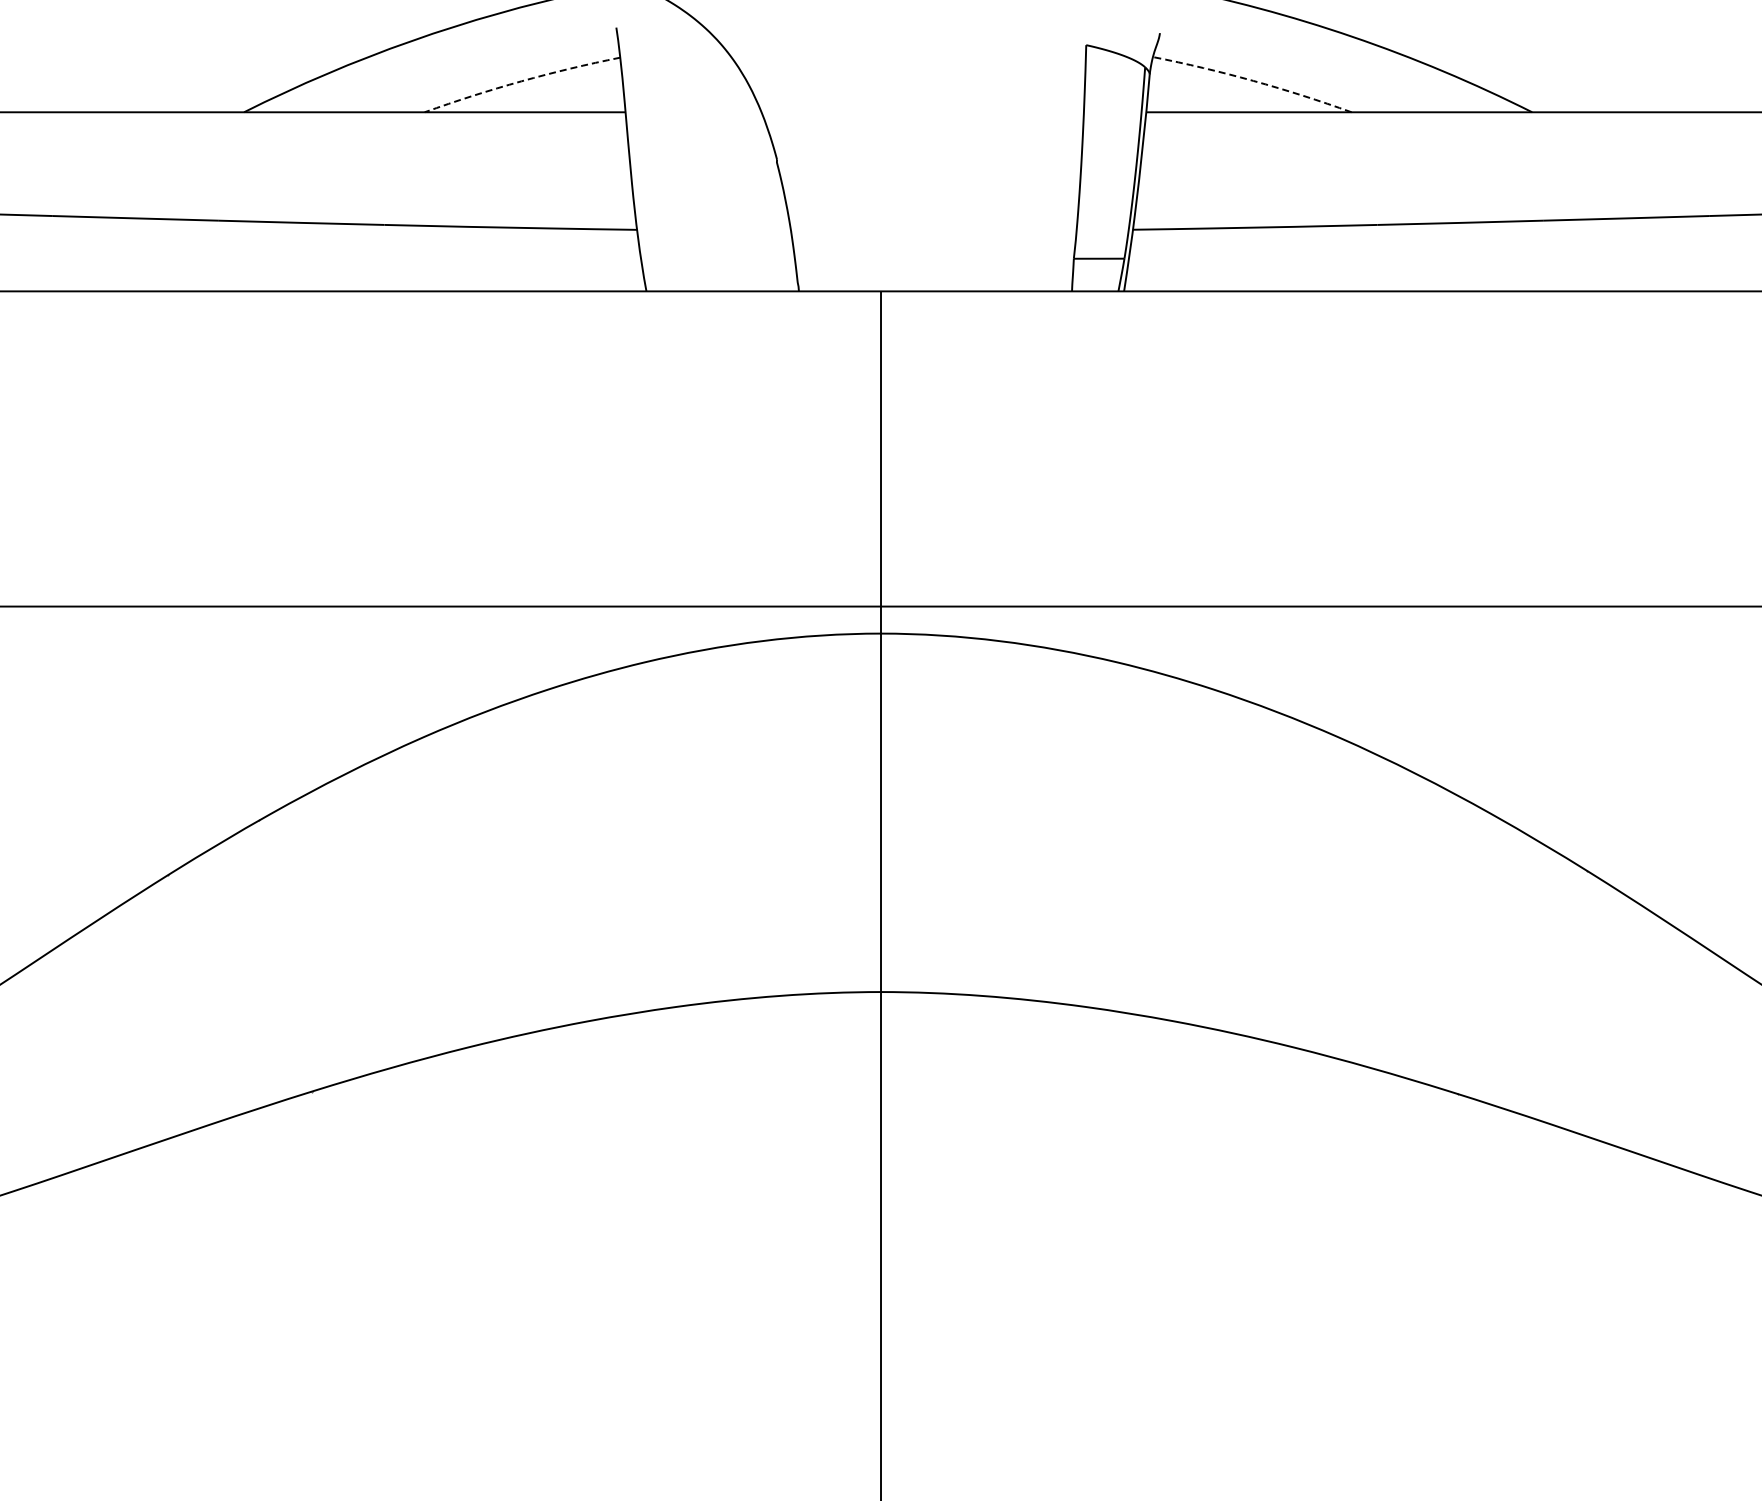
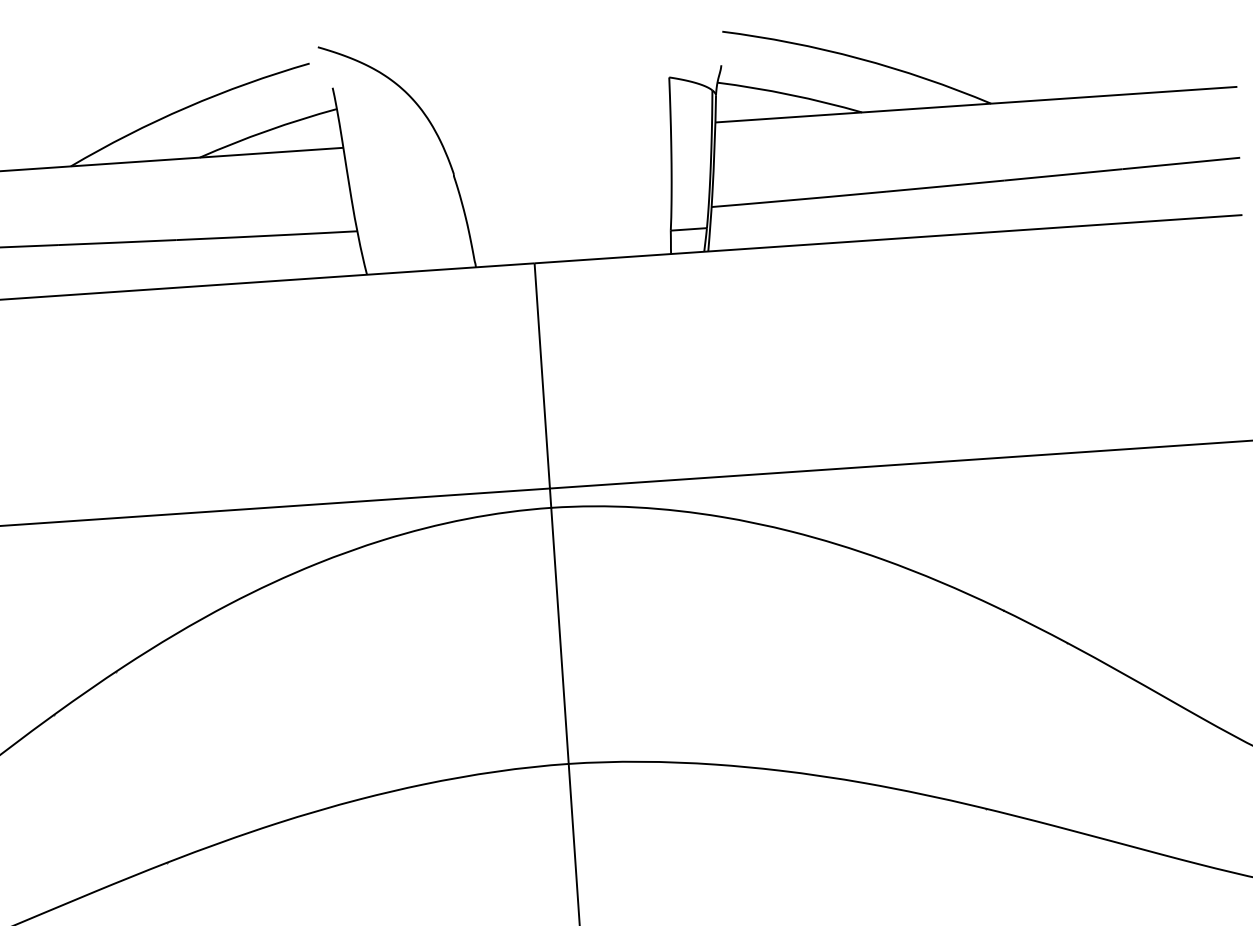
arc: (1253, 80) -> (790, 94), dashed -> solid
arc: (521, 81) -> (267, 130), dashed -> solid

